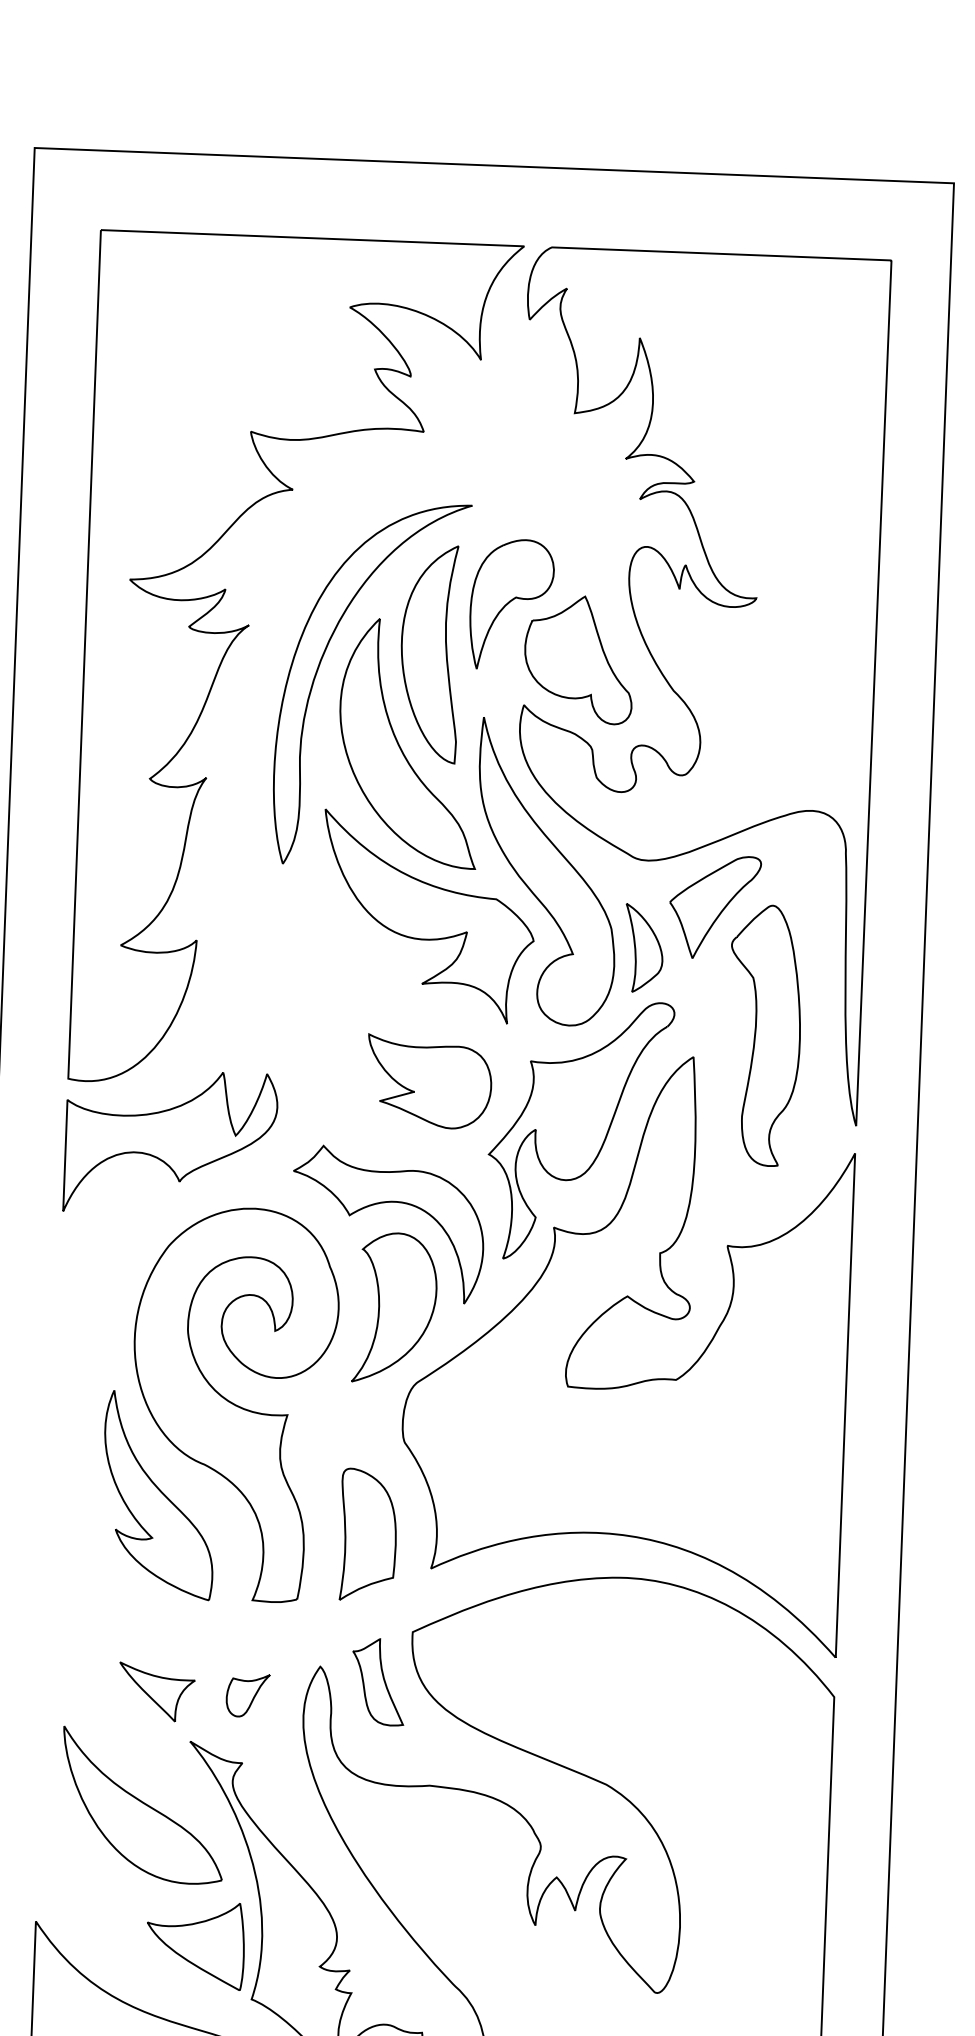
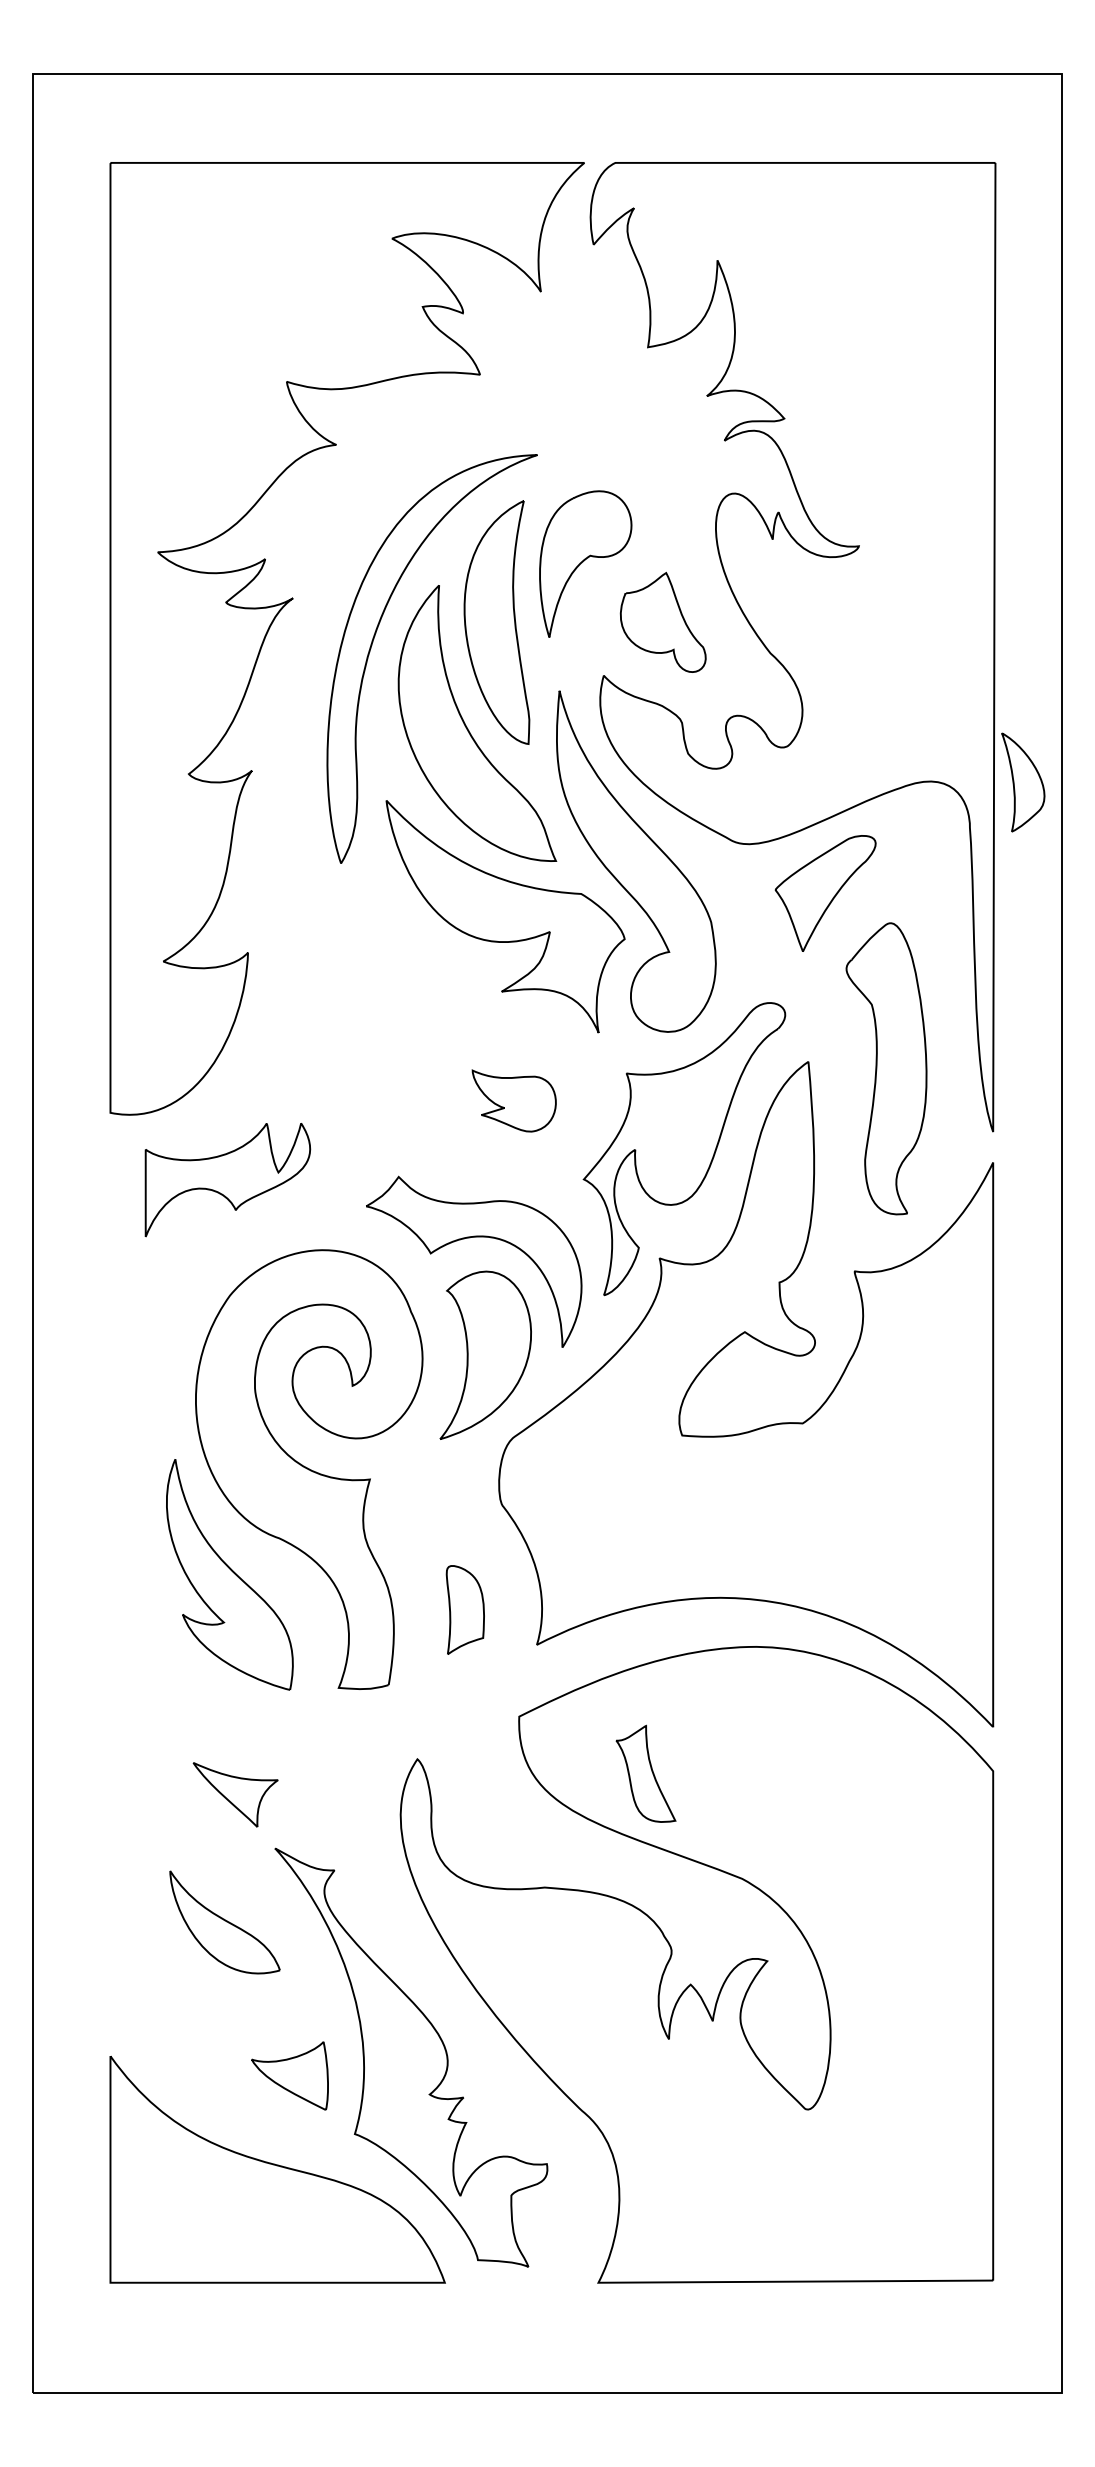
part: (578, 659) -> (662, 622), size x0.7
part: (644, 948) -> (1023, 782), moved
part: (764, 1035) -> (886, 1068), moved
part: (429, 1081) -> (514, 1100), size x0.6
part: (170, 1142) -> (227, 1179), size x0.7
part: (368, 1534) -> (465, 1609), size x0.6
part: (377, 1681) -> (645, 1773), moved
part: (247, 1695) -> (337, 1794), removed
part: (142, 1805) -> (224, 1922), size x0.6
part: (195, 1944) -> (289, 2075), size x0.7

